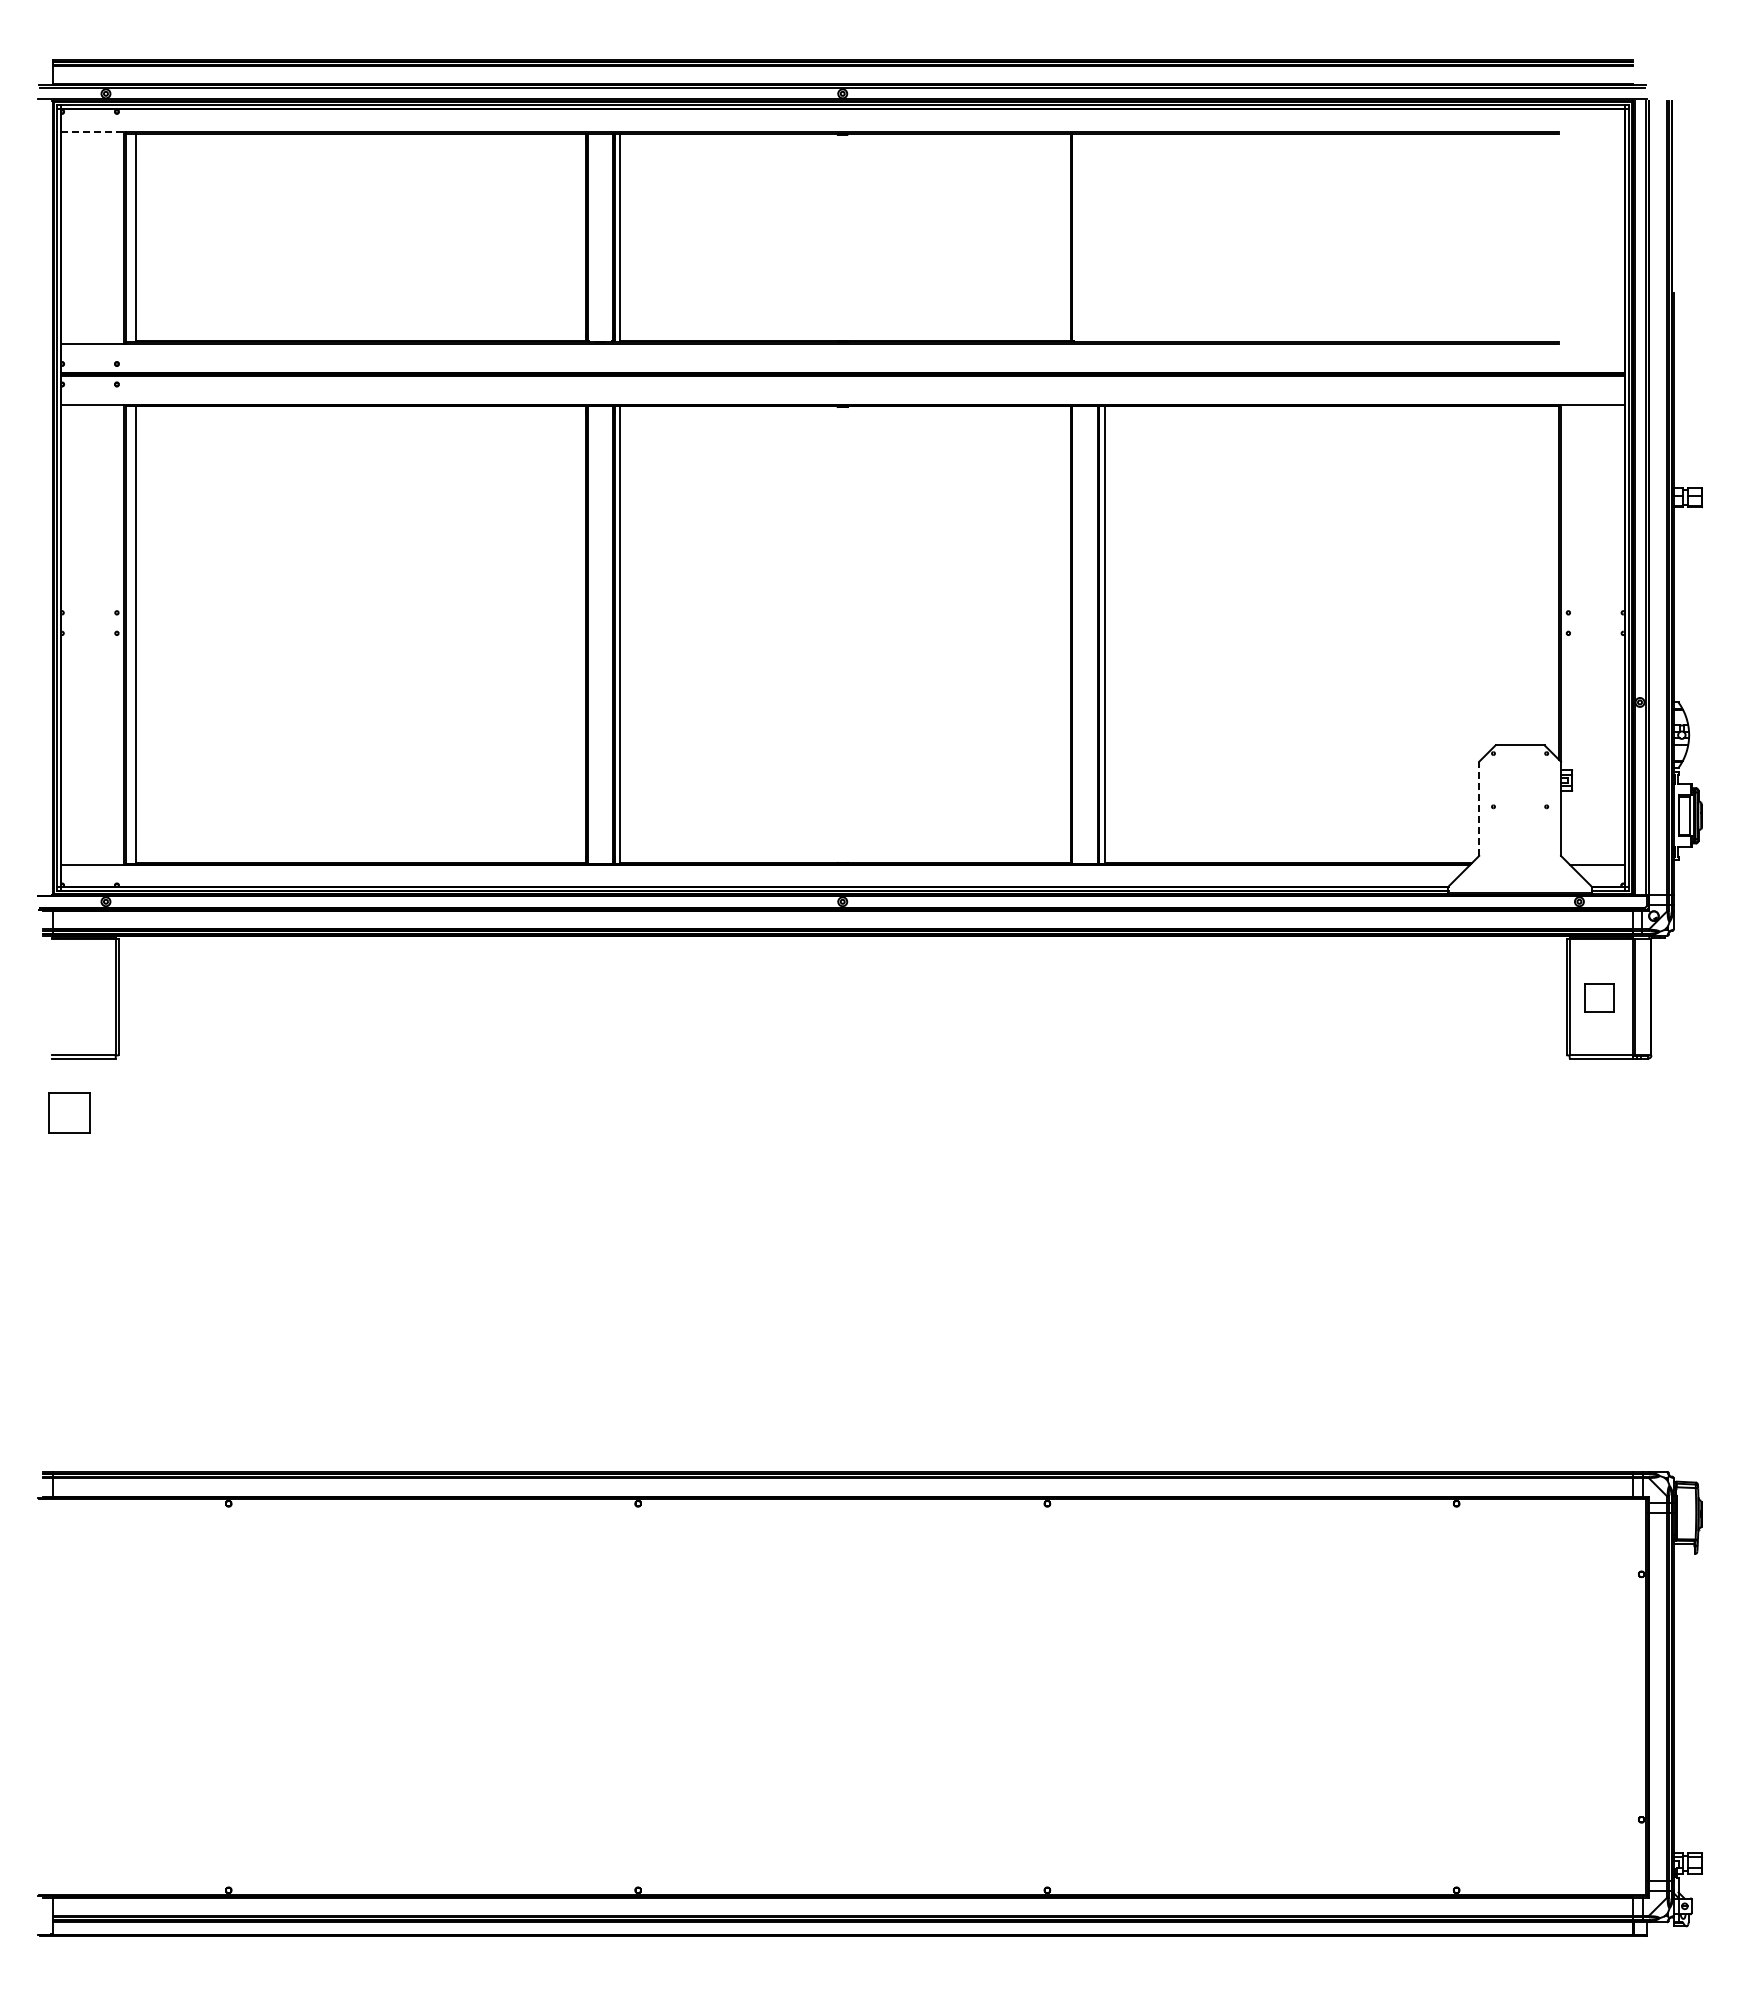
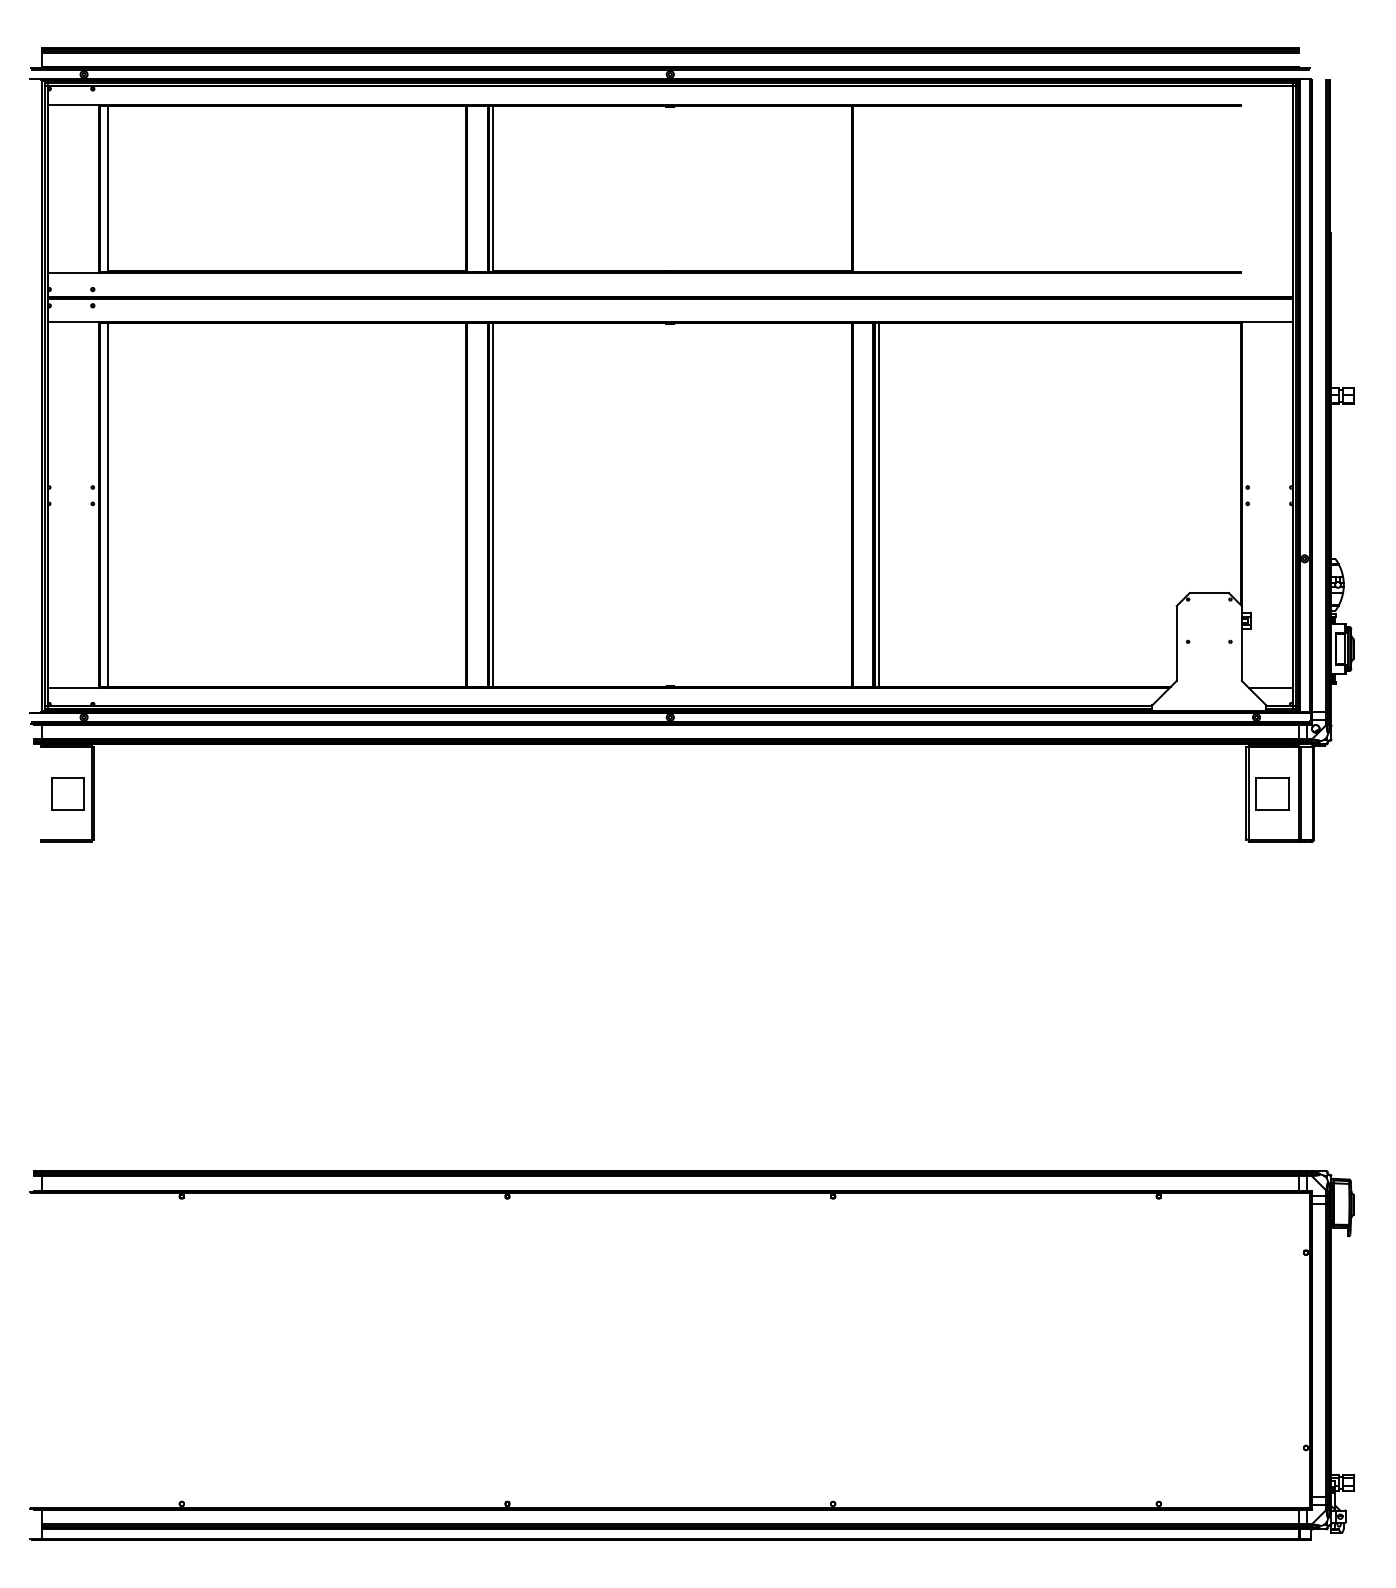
line: (93, 132) -> (74, 105), dashed -> solid
line: (1479, 808) -> (1177, 643), dashed -> solid
part: (1599, 997) -> (1272, 793), size x1.43
part: (69, 1112) -> (67, 793), moved

